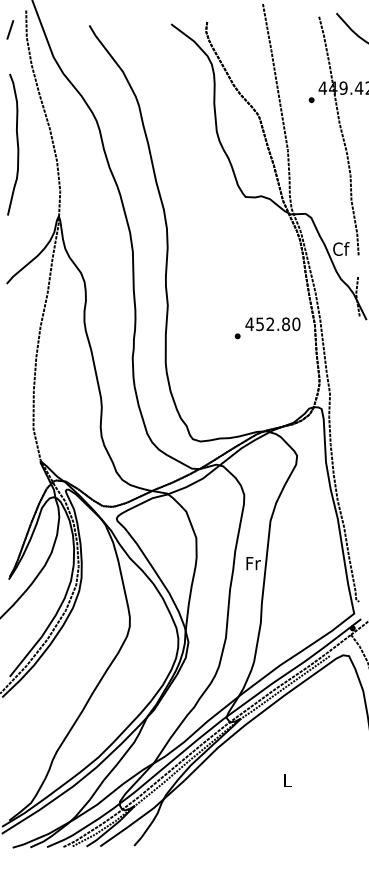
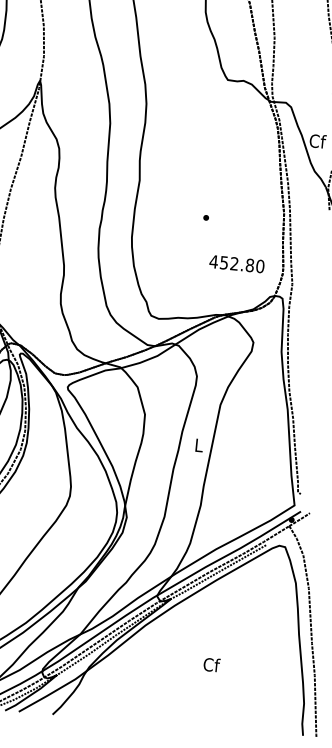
text: (272, 324) -> (236, 264), moved
text: (253, 563) -> (199, 445), Fr -> L
text: (287, 780) -> (211, 664), L -> Cf

